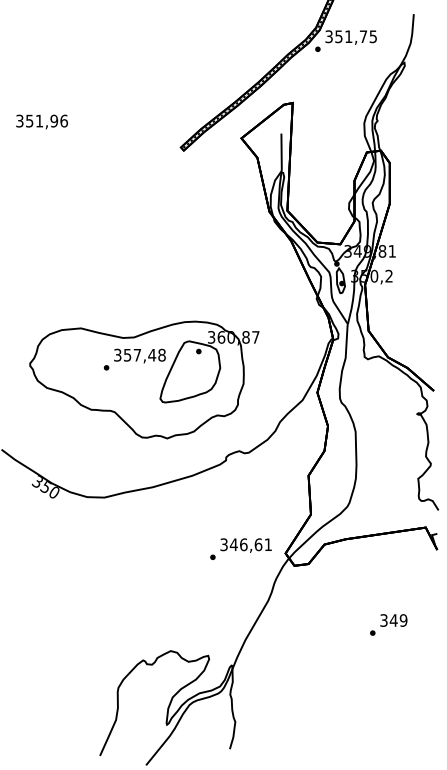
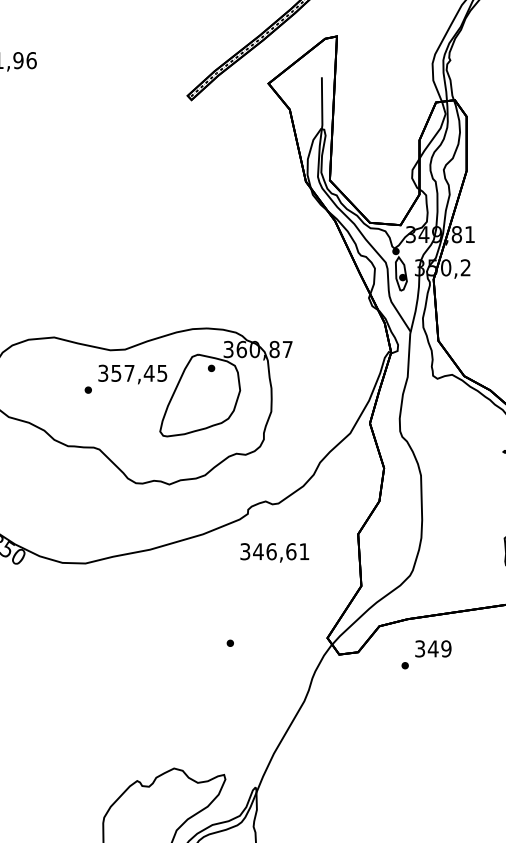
text: (161, 354) -> (161, 372), 357,48 -> 357,45
text: (245, 545) -> (273, 552), moved
text: (388, 624) -> (426, 654), moved

